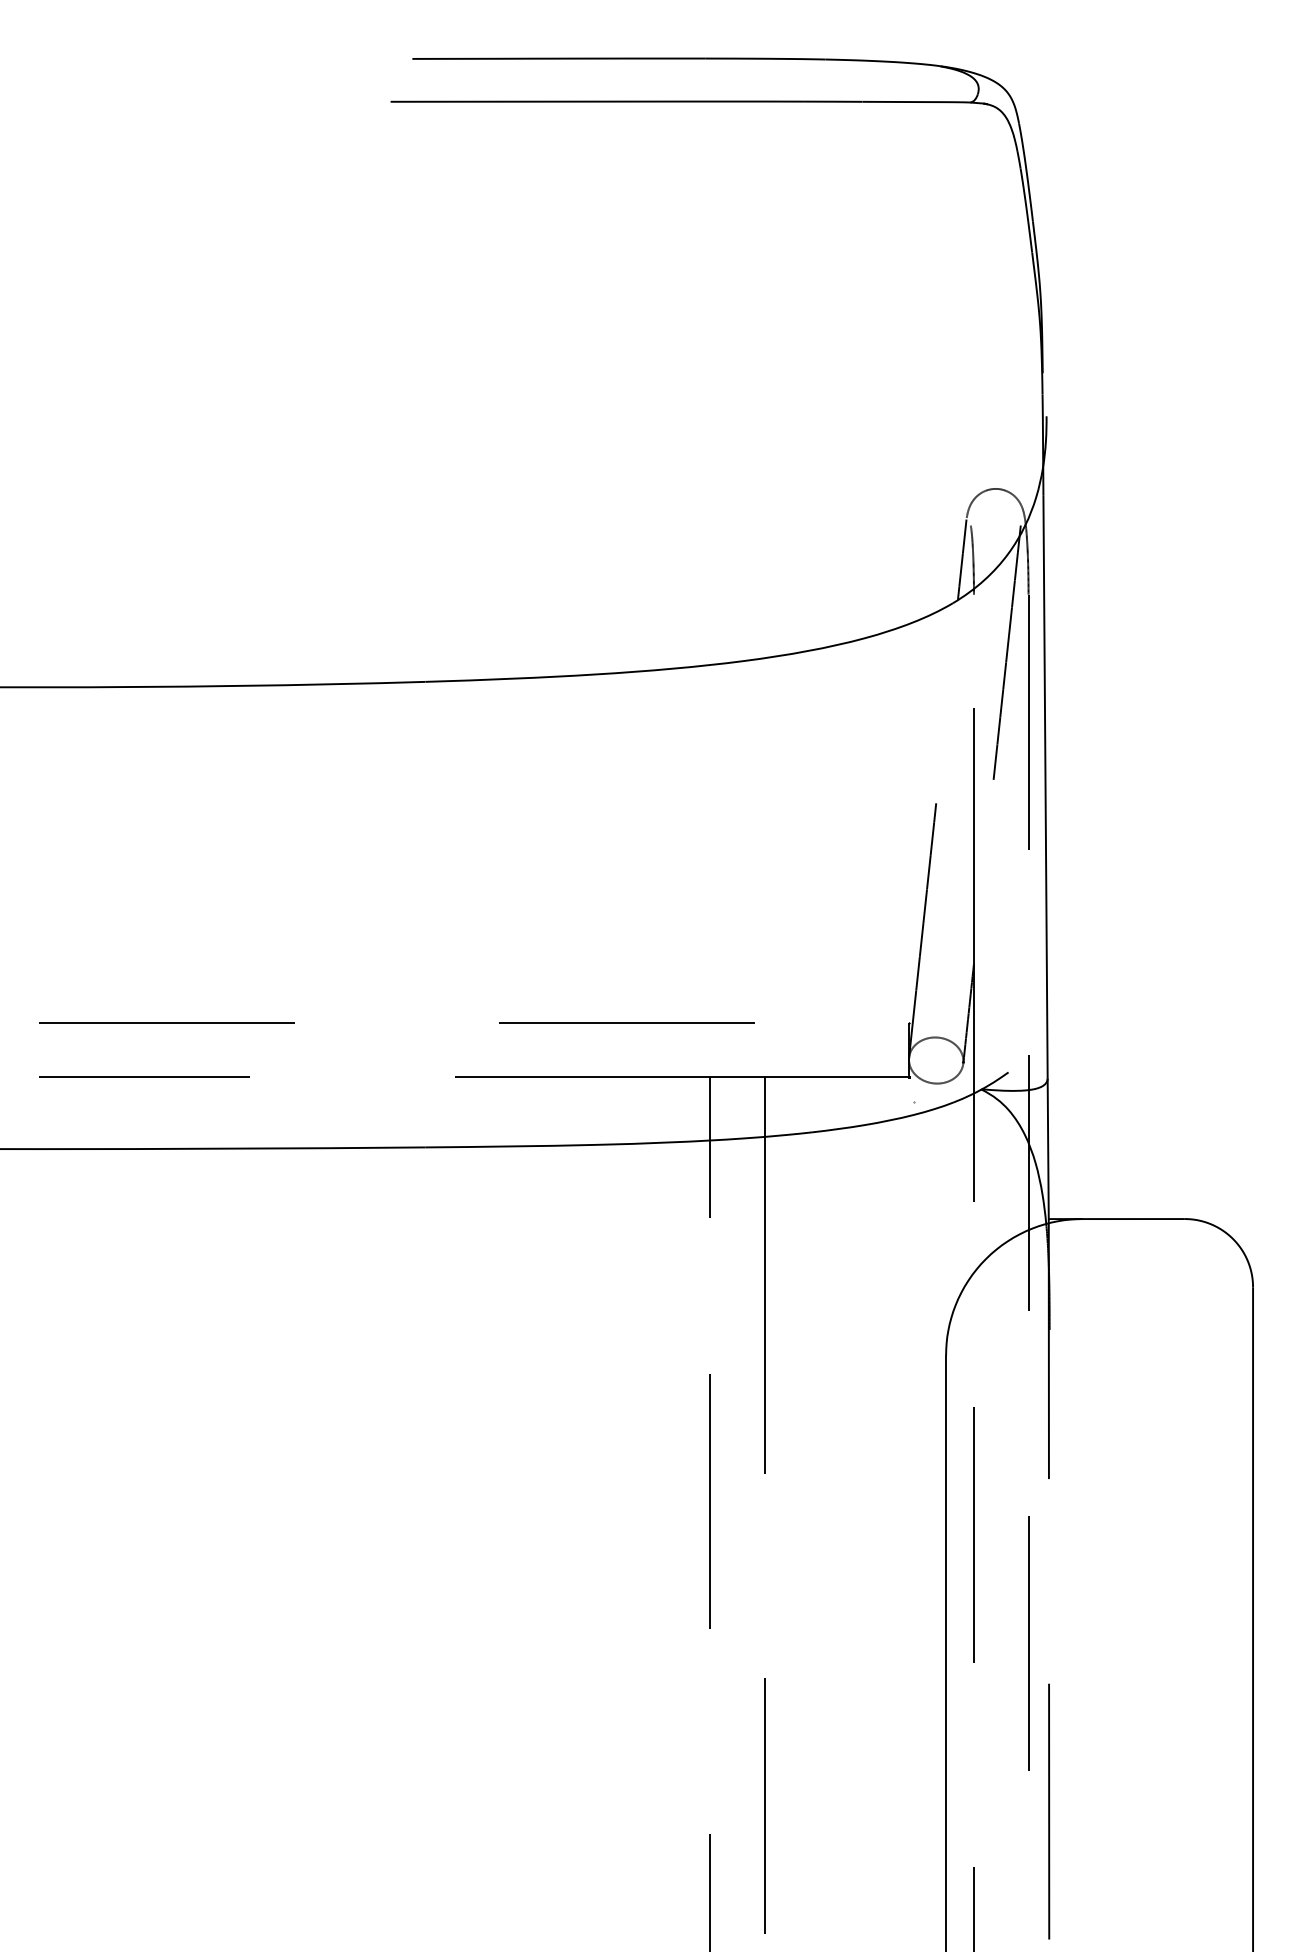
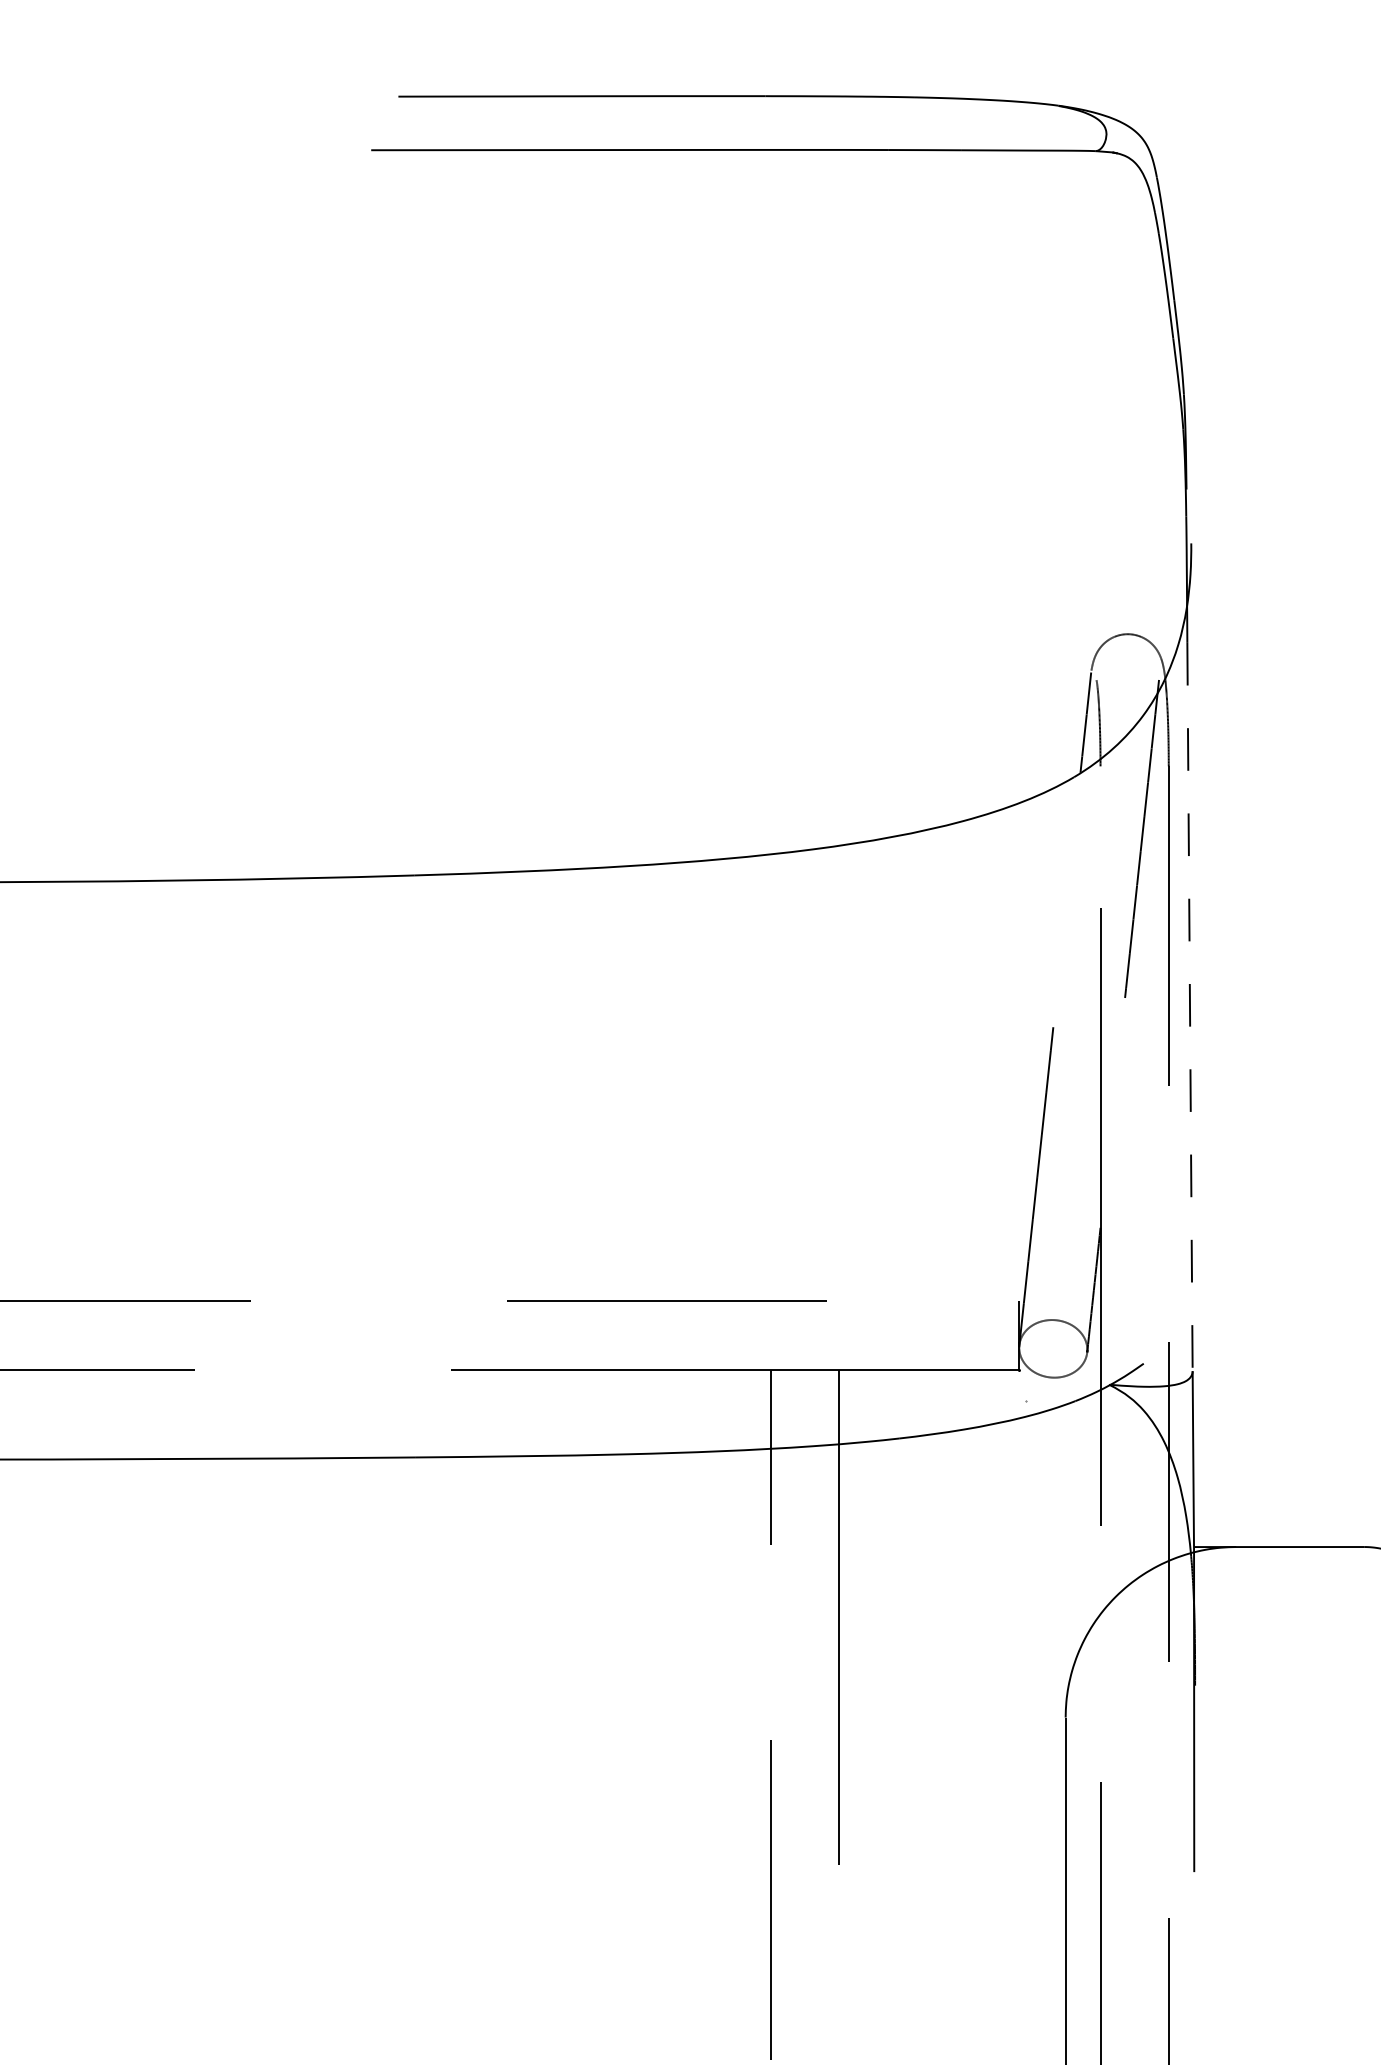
line: (1045, 787) -> (1189, 1007), solid -> dashed

